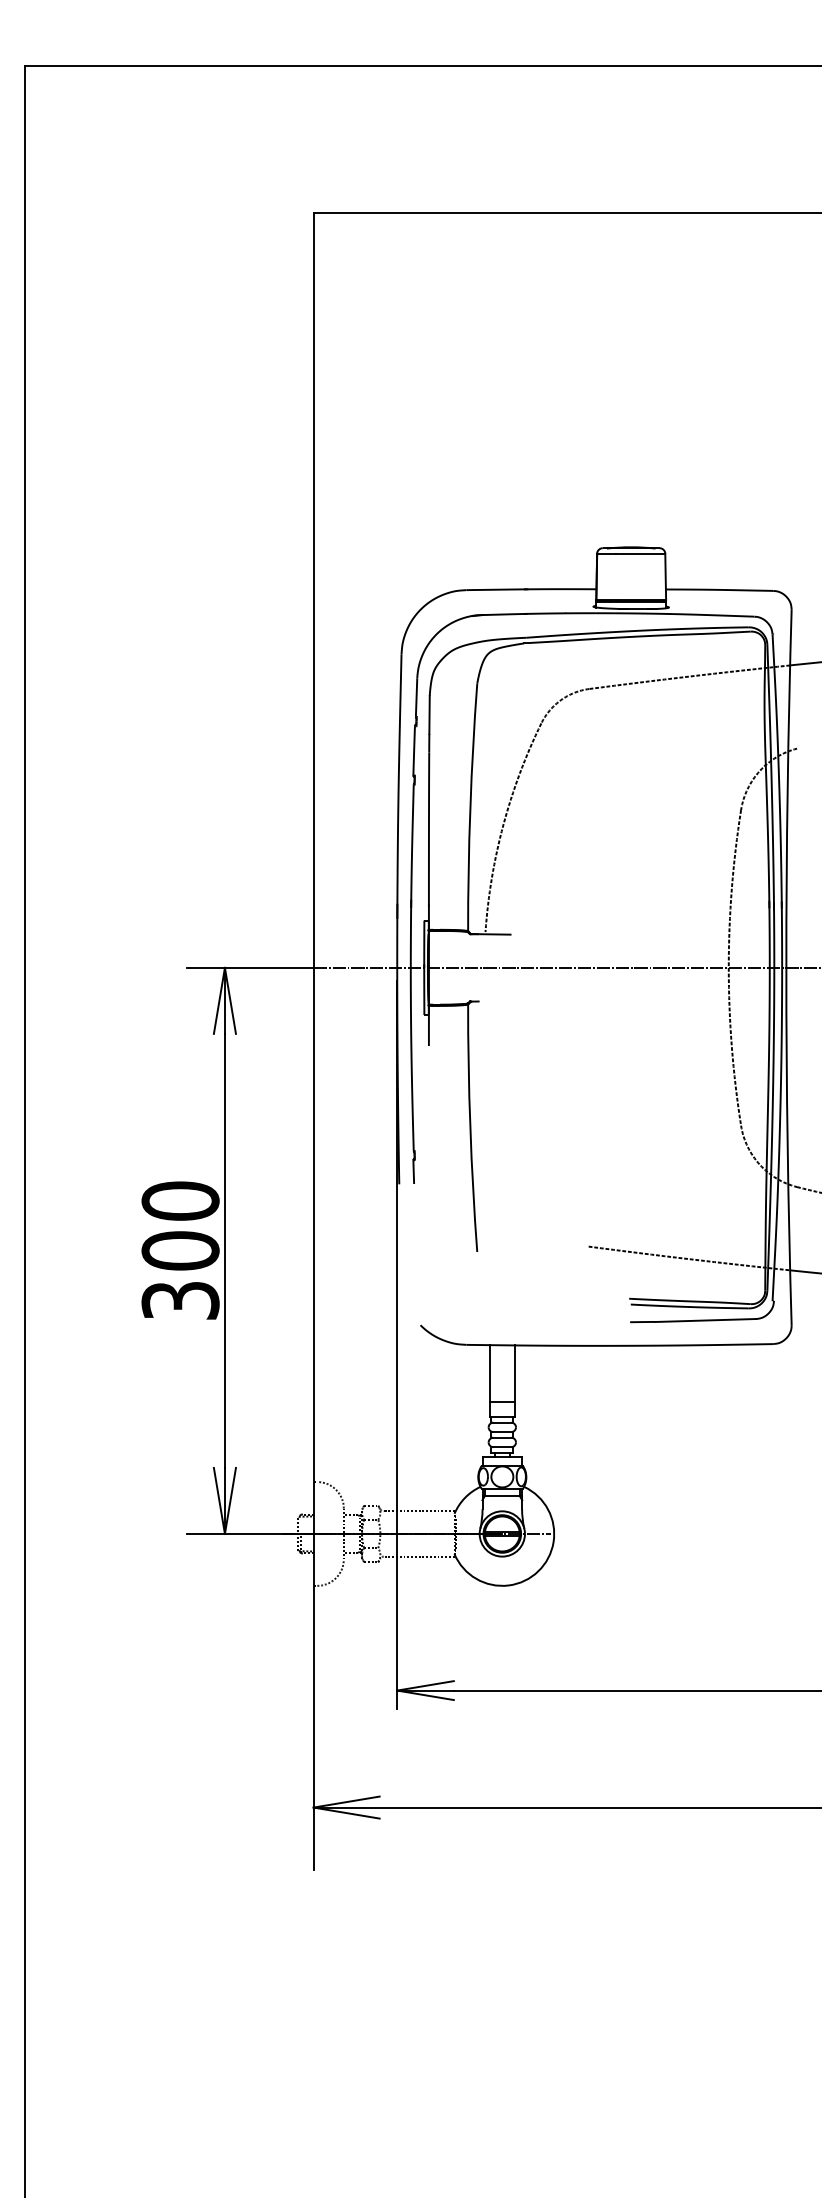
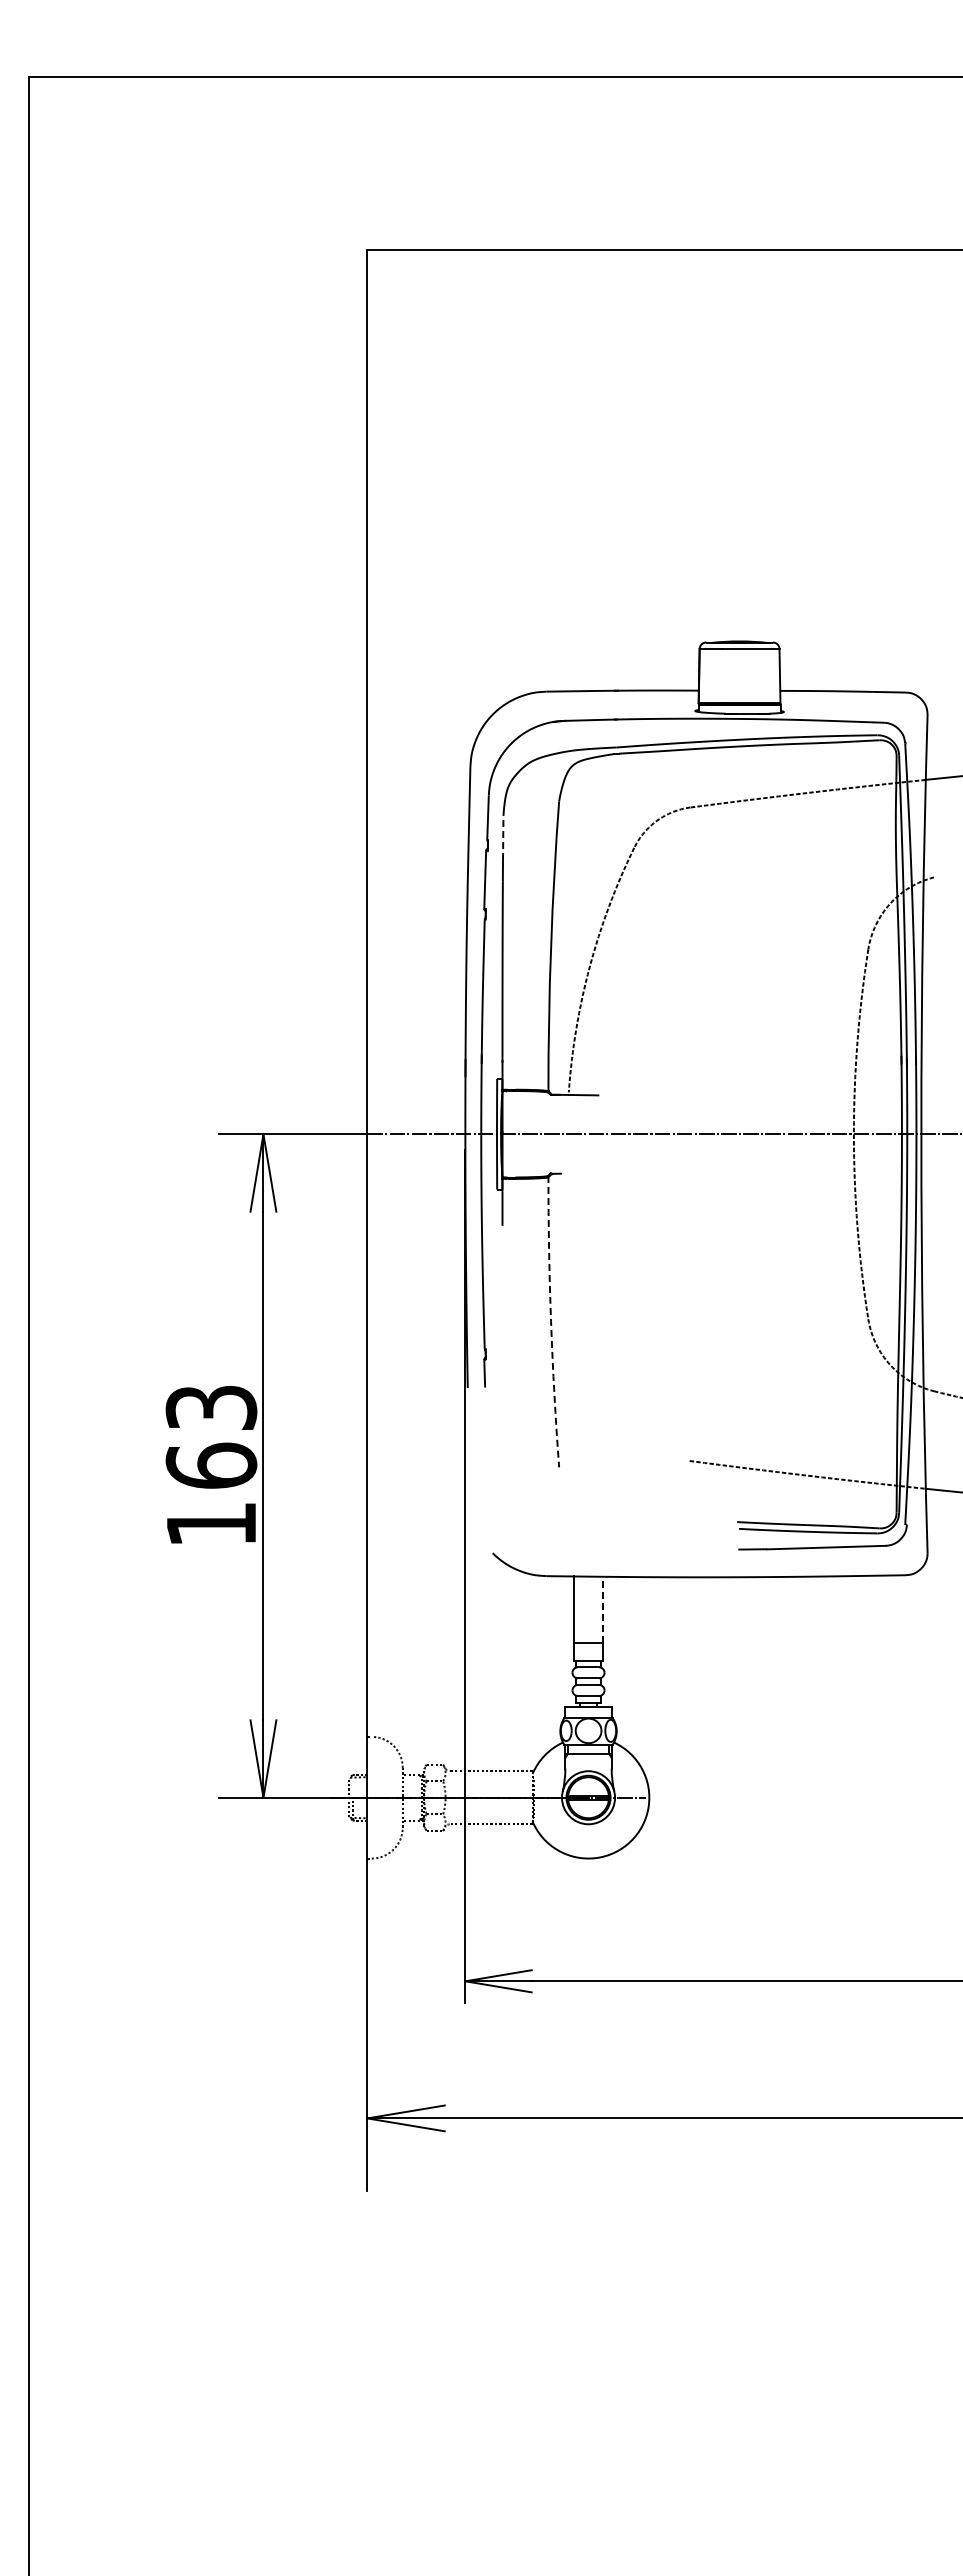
line: (429, 714) -> (503, 837), solid -> dashed
arc: (470, 1127) -> (551, 1321), solid -> dashed
text: (180, 1250) -> (211, 1465), 300 -> 163
line: (514, 1373) -> (602, 1609), solid -> dashed

